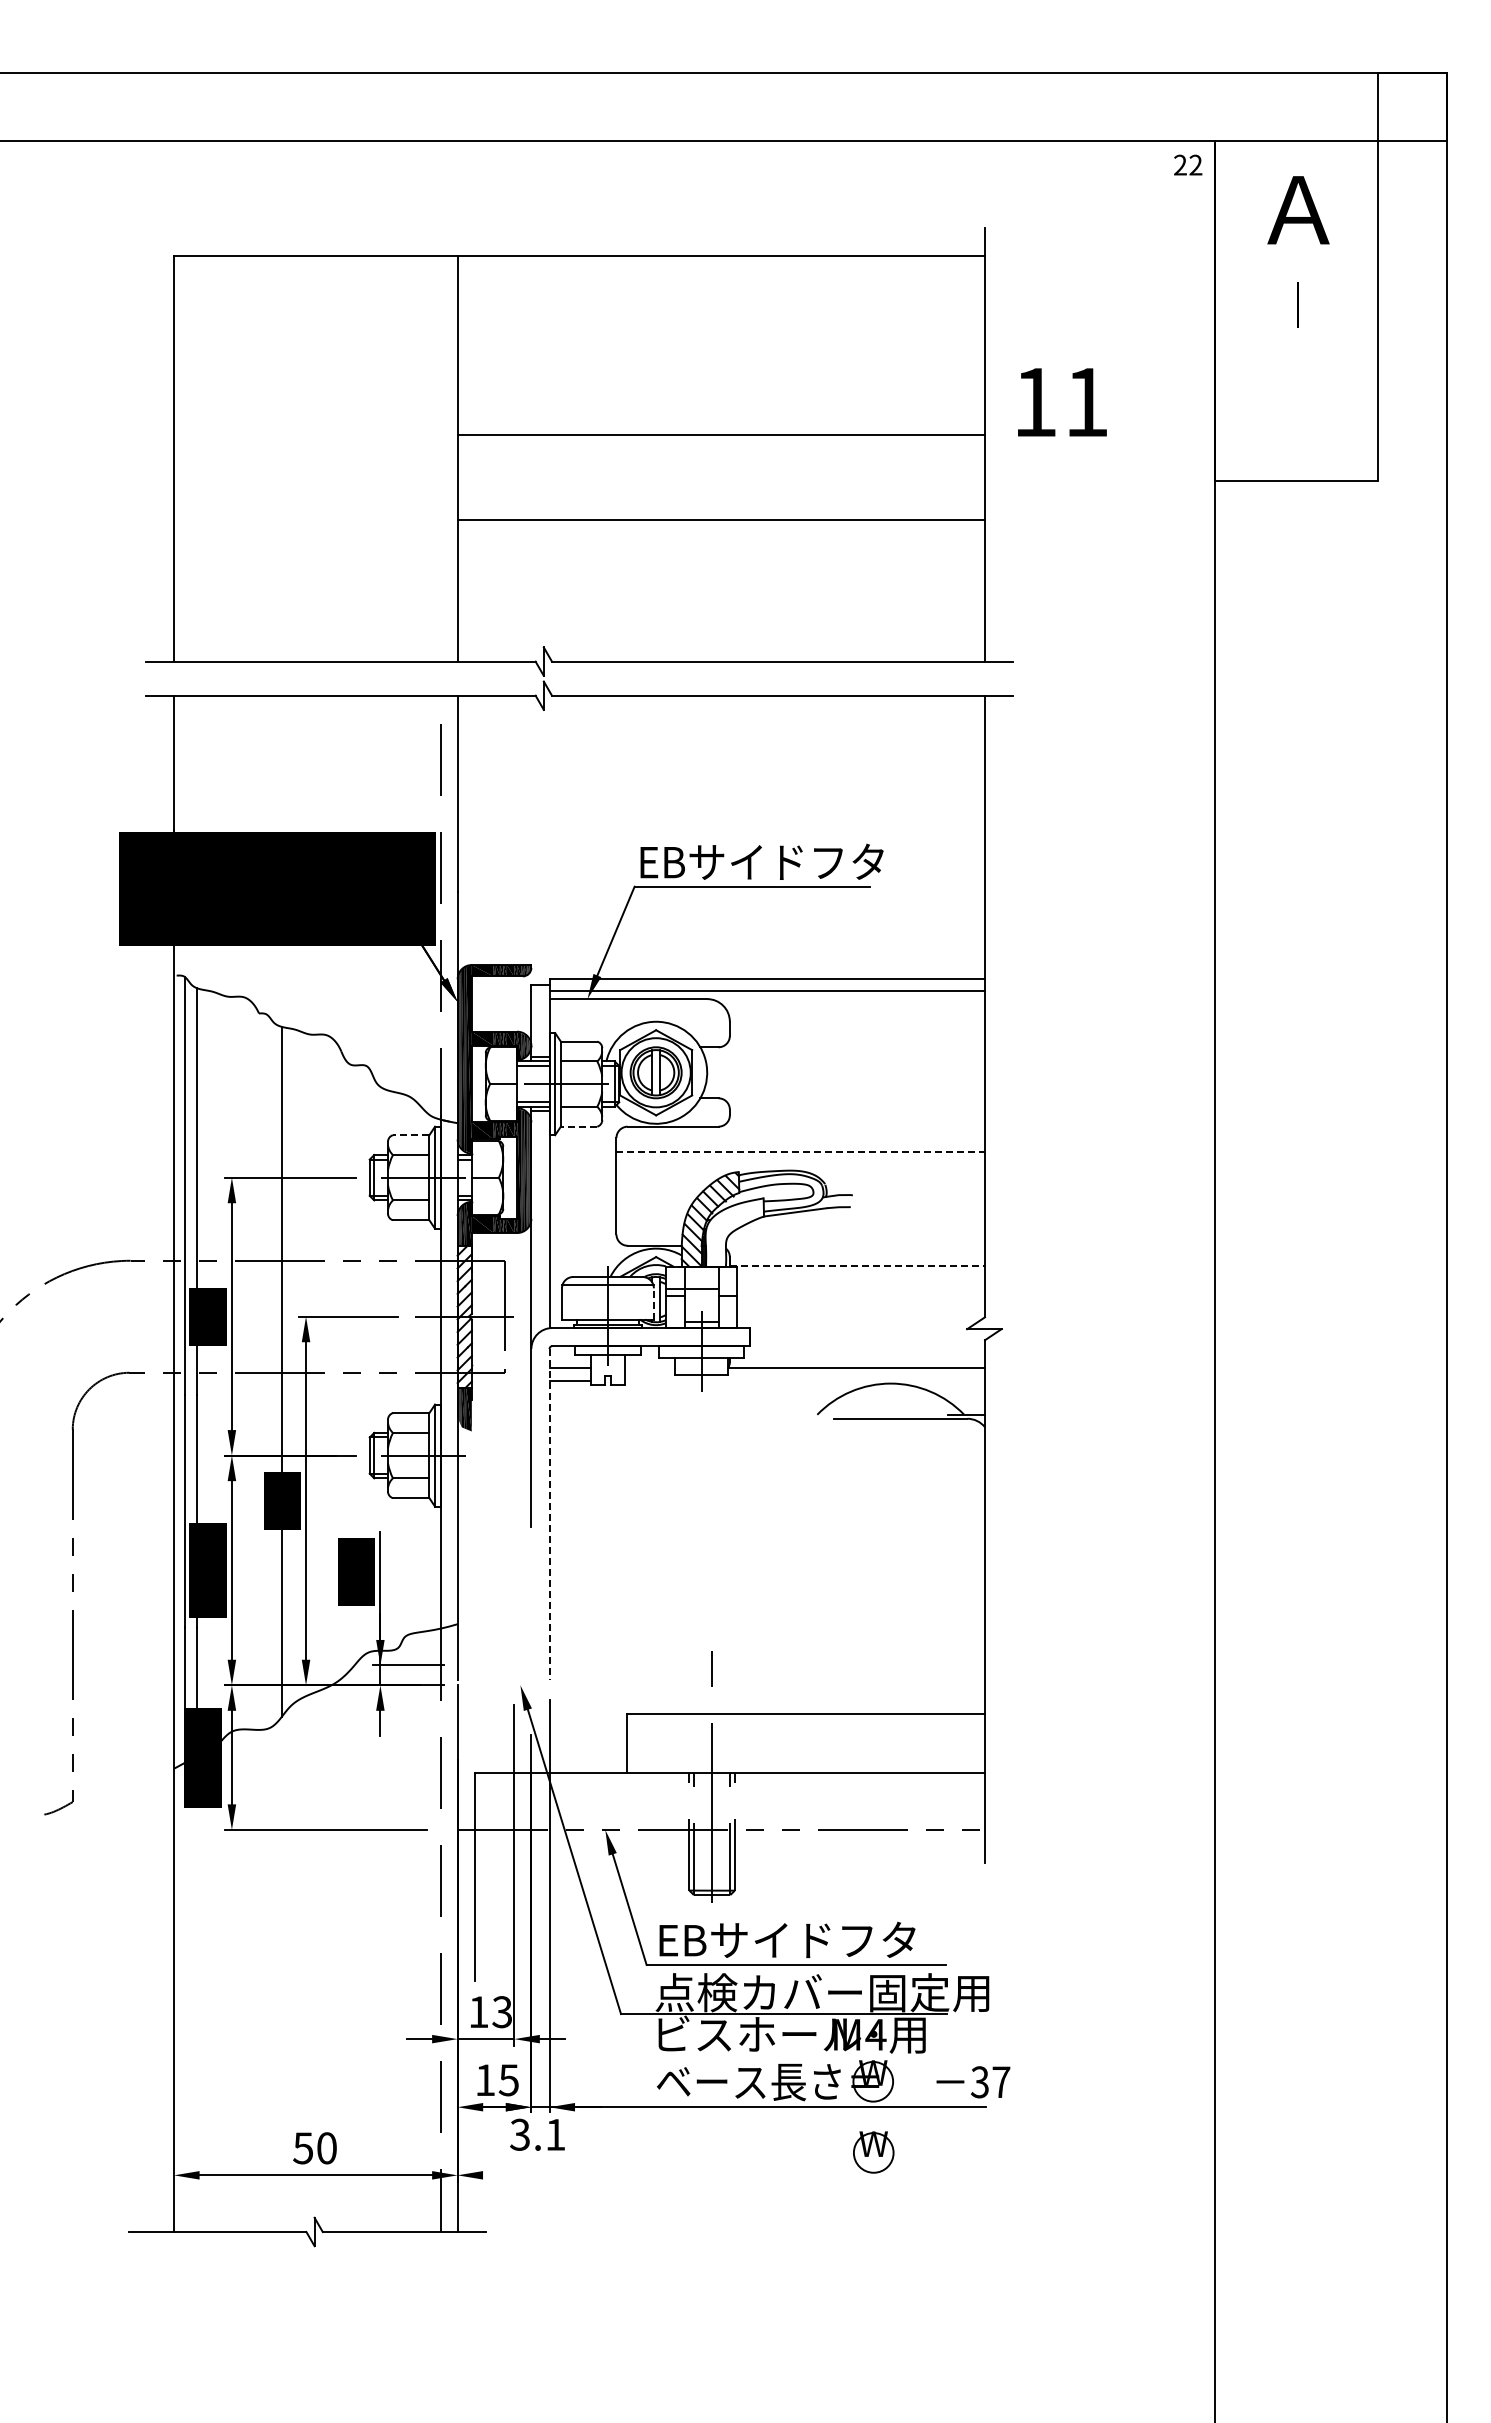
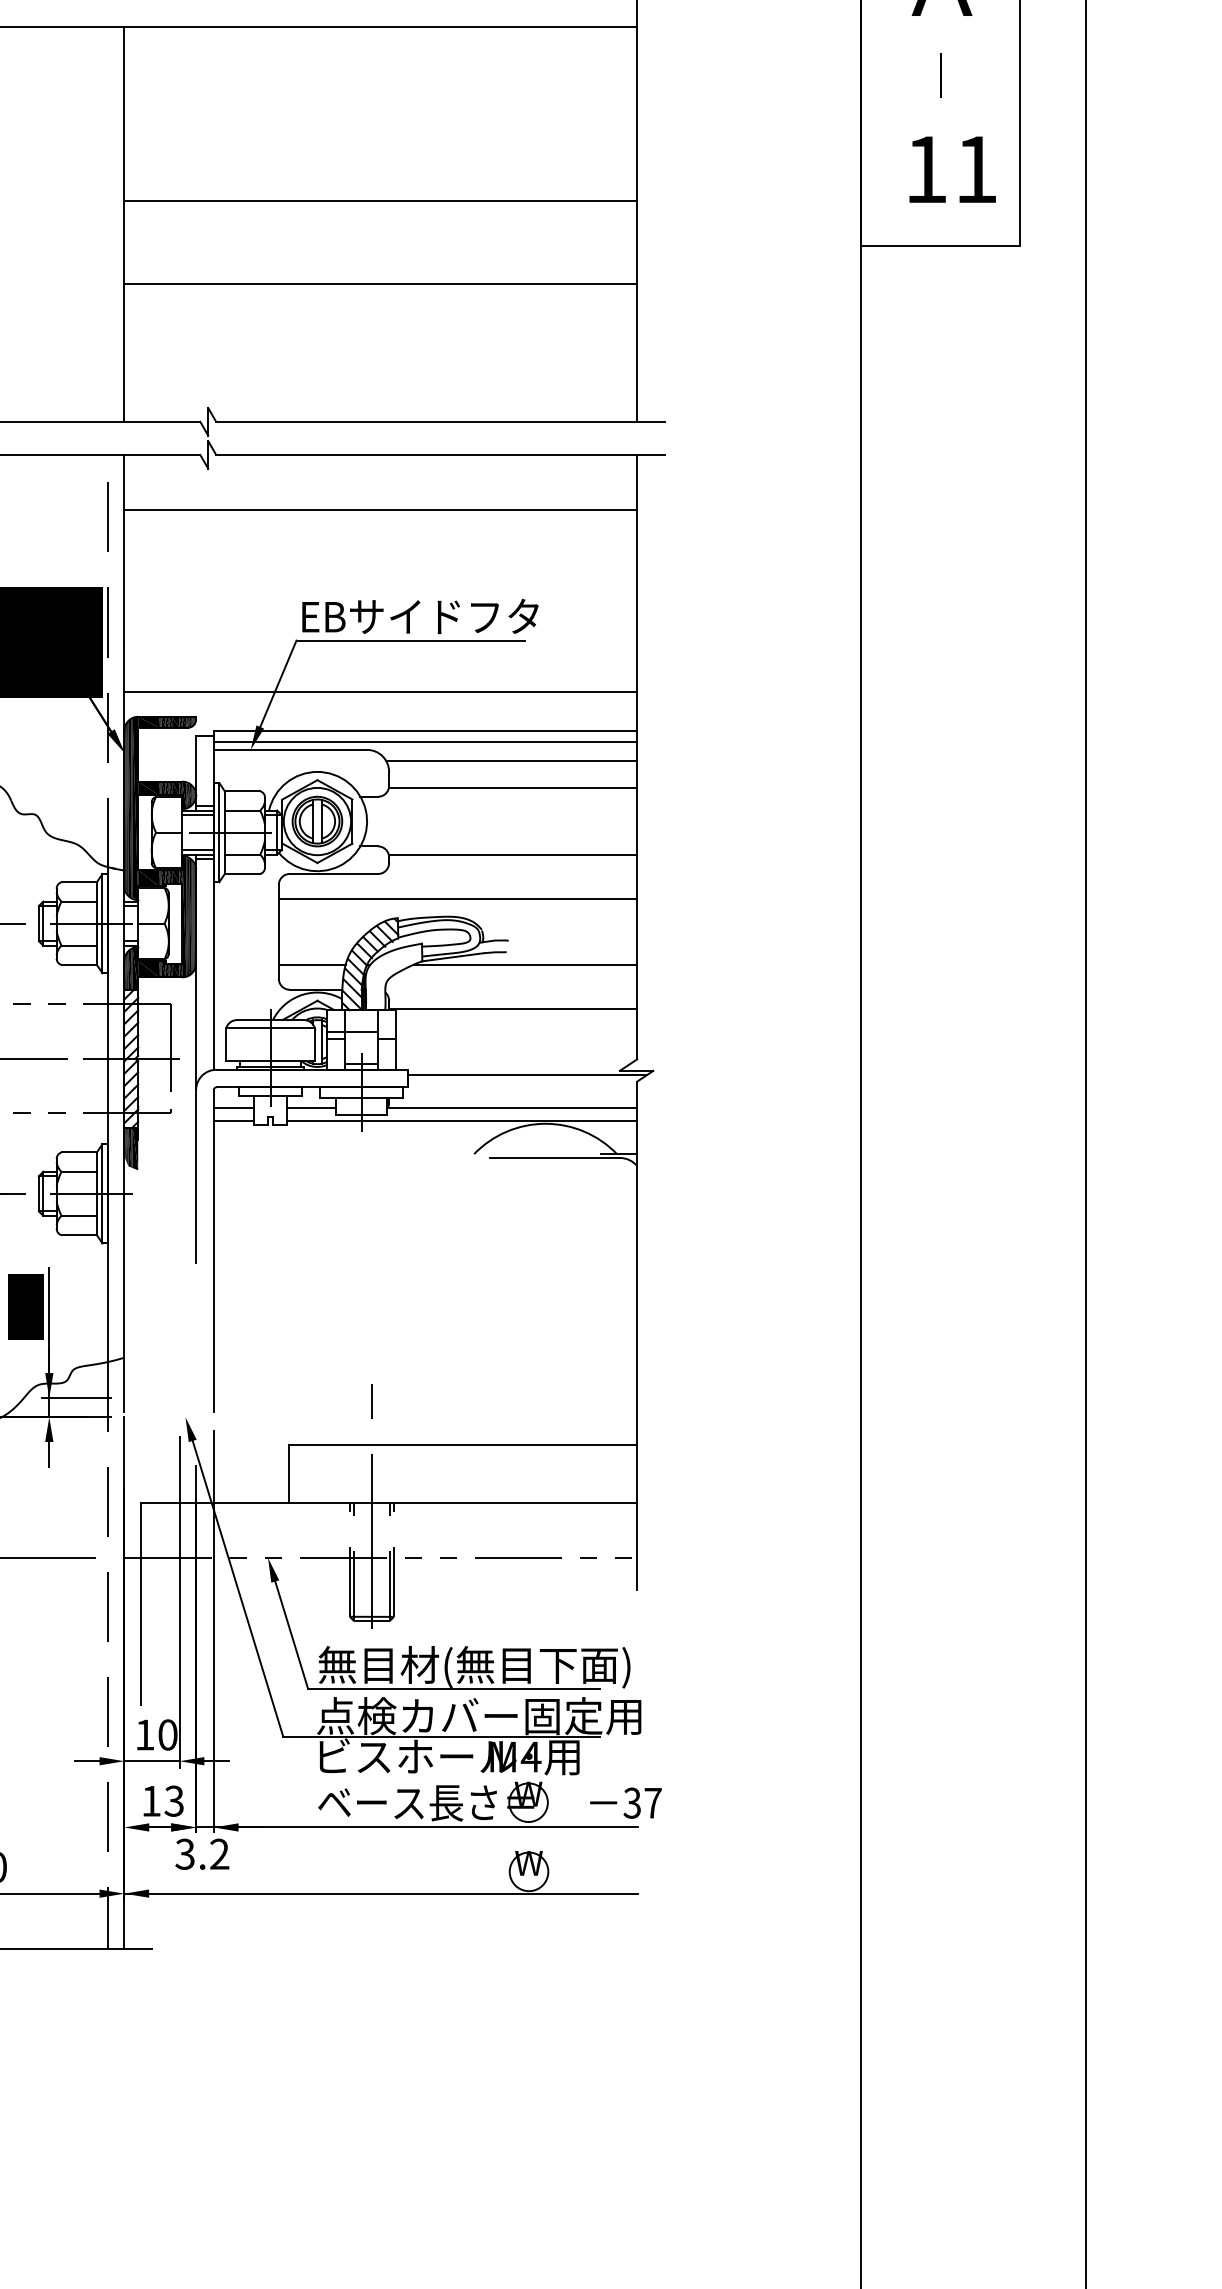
text: (1062, 402) -> (952, 169), moved
line: (721, 752) -> (380, 510), added
line: (721, 939) -> (380, 691), added
line: (855, 1010) -> (511, 760), added
line: (857, 1038) -> (513, 788), added
line: (857, 1106) -> (513, 854), added
line: (578, 1126) -> (241, 873), dashed -> solid
line: (410, 1135) -> (78, 882), dashed -> solid
line: (801, 1152) -> (458, 899), dashed -> solid
line: (650, 1220) -> (311, 965), added
line: (870, 1220) -> (525, 965), added
line: (857, 1265) -> (513, 1008), dashed -> solid
line: (653, 1303) -> (314, 1045), dashed -> solid
line: (871, 1333) -> (526, 1075), added
line: (649, 1367) -> (310, 1108), added
line: (804, 1380) -> (461, 1120), added
line: (549, 1514) -> (213, 1251), dashed -> solid
text: (817, 1942) -> (474, 1667), EBサイドフタ -> 無目材(無目下面)
text: (502, 2012) -> (168, 1735), 13 -> 10
text: (509, 2079) -> (174, 1800), 15 -> 13
text: (555, 2134) -> (219, 1853), 3.1 -> 3.2
line: (721, 2175) -> (380, 1893), added

